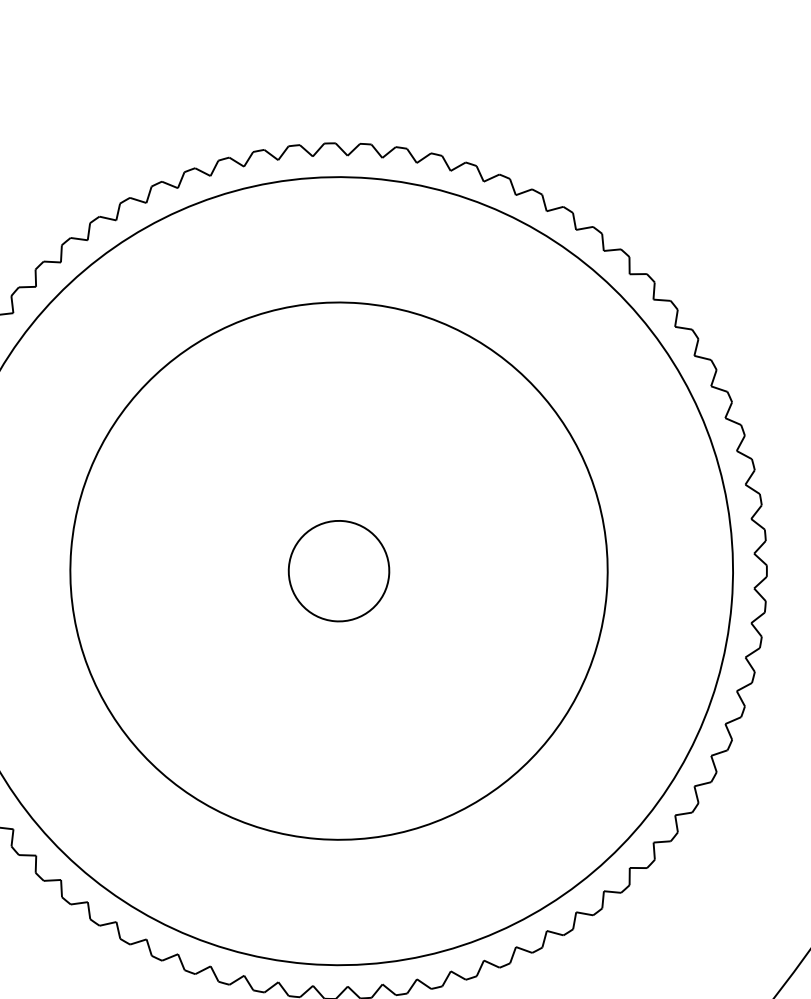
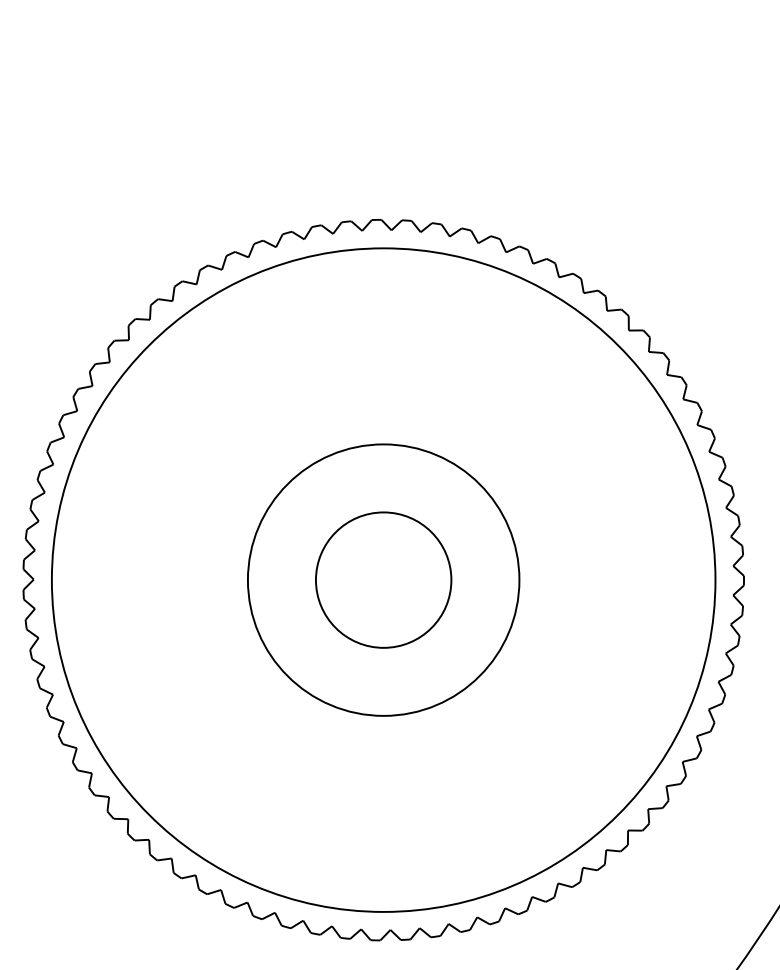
circle: (338, 570) -> (383, 579), size x0.6
circle: (338, 570) -> (383, 579), size x1.6

